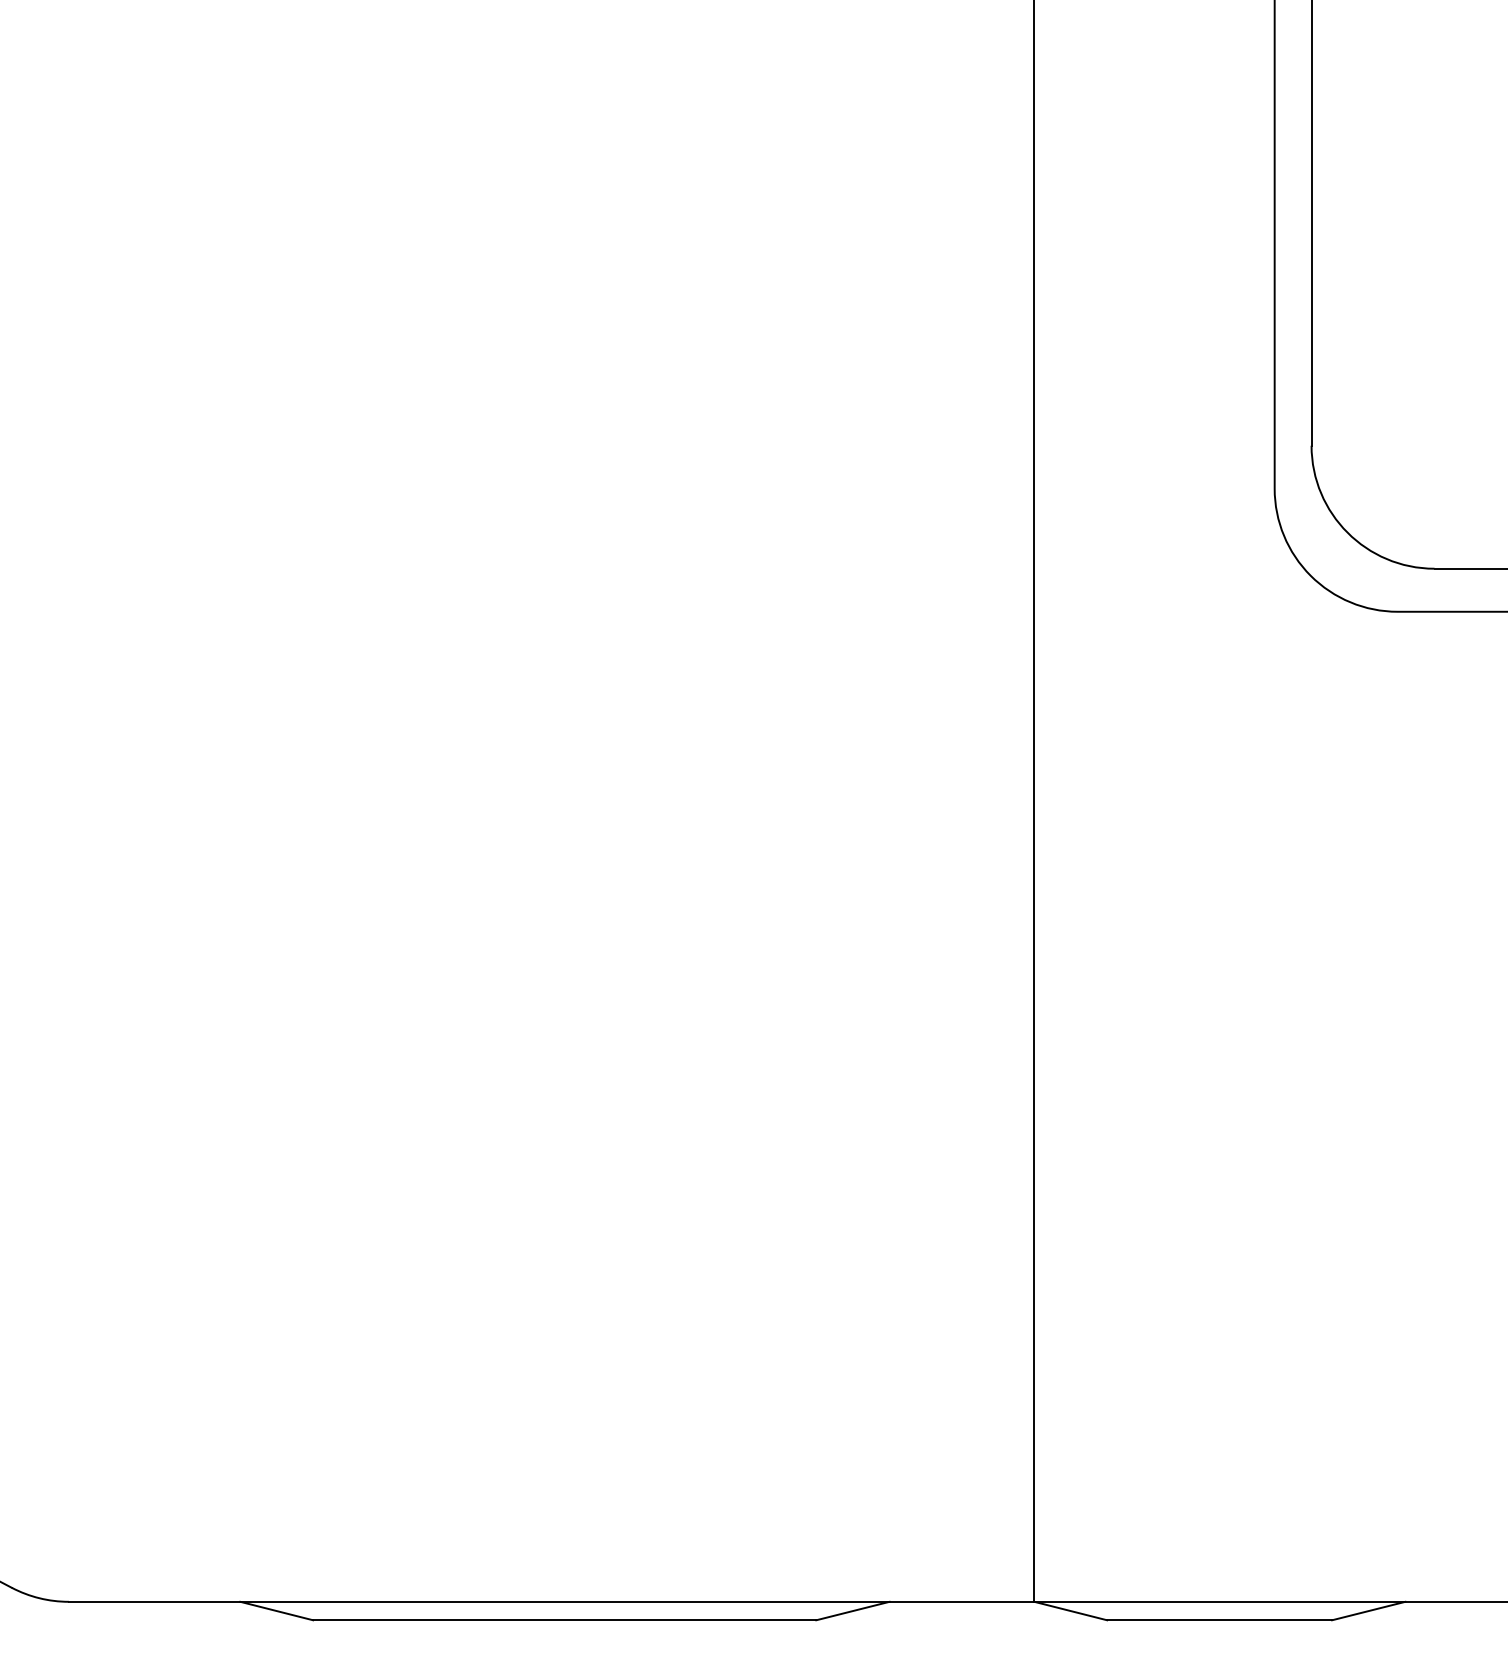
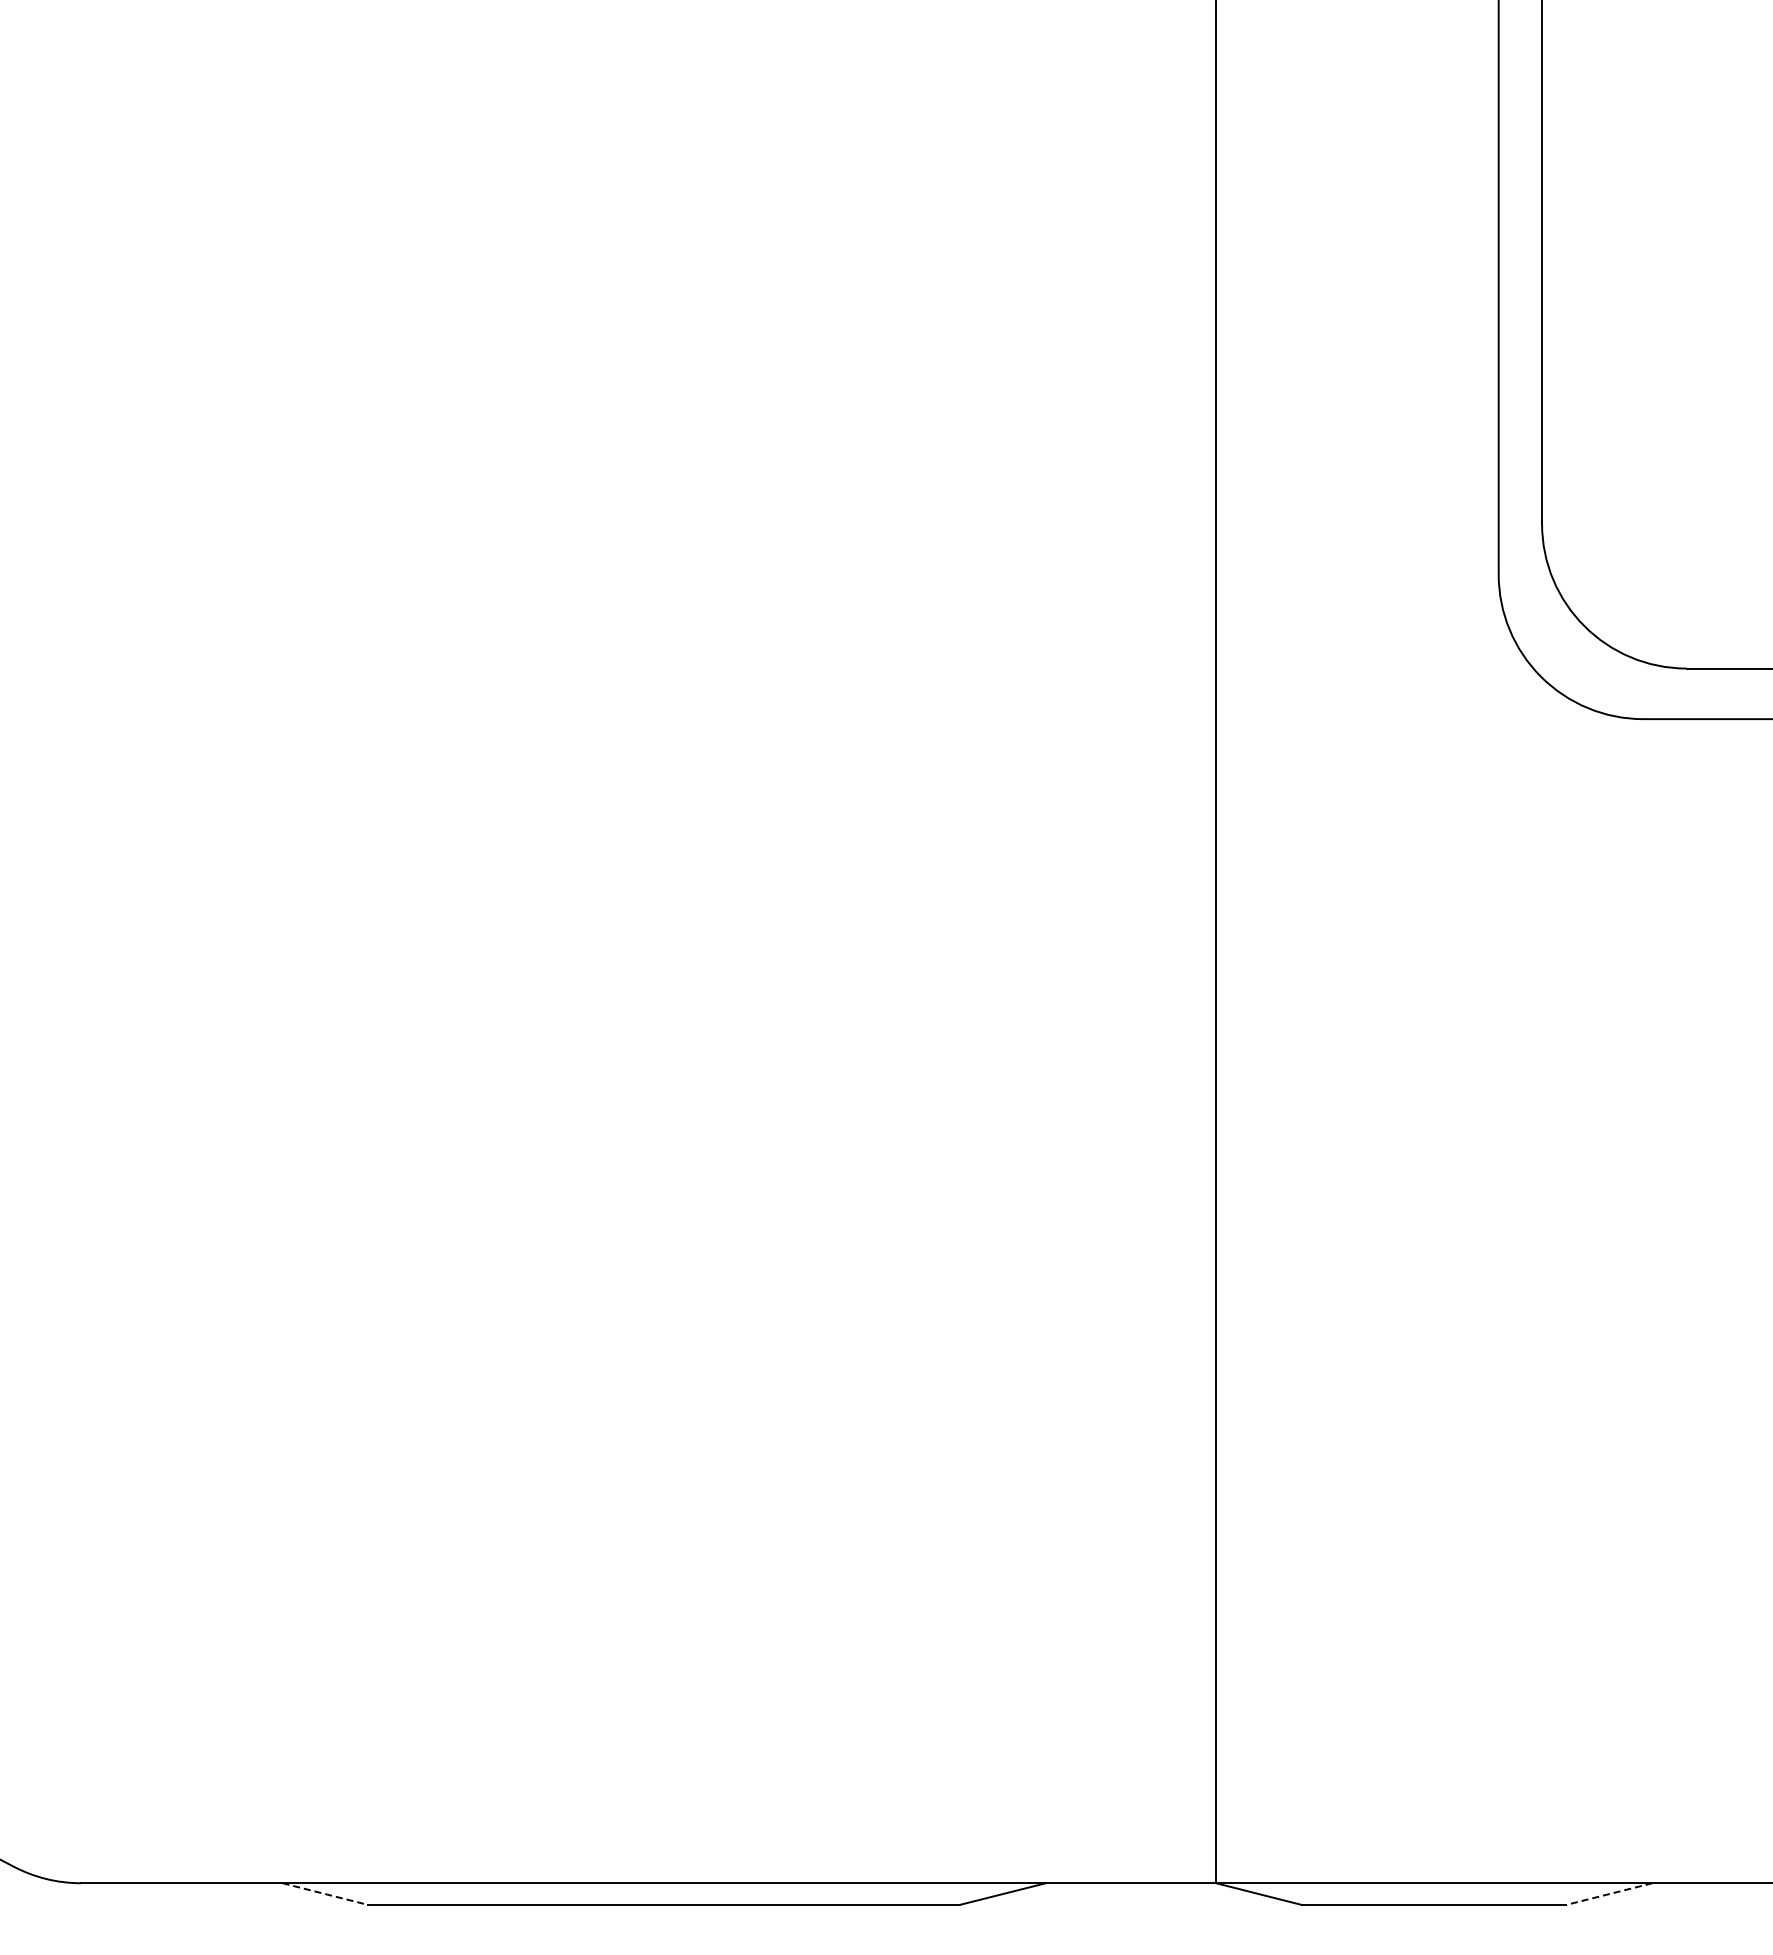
line: (276, 1611) -> (325, 1894), solid -> dashed
line: (1368, 1611) -> (1608, 1894), solid -> dashed

